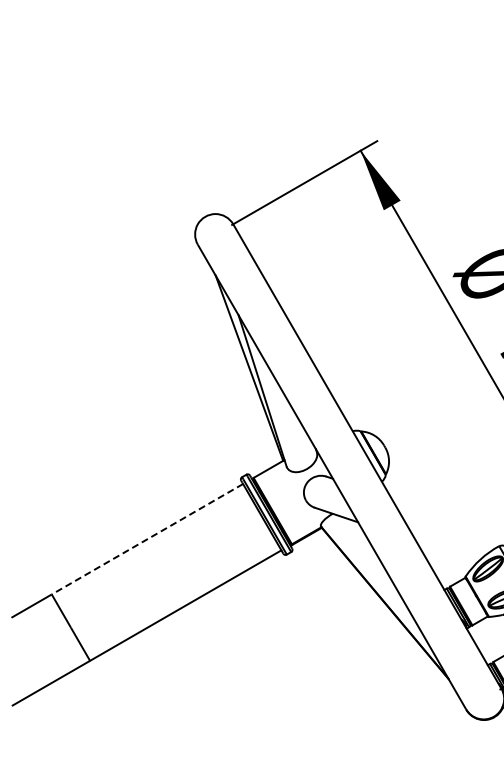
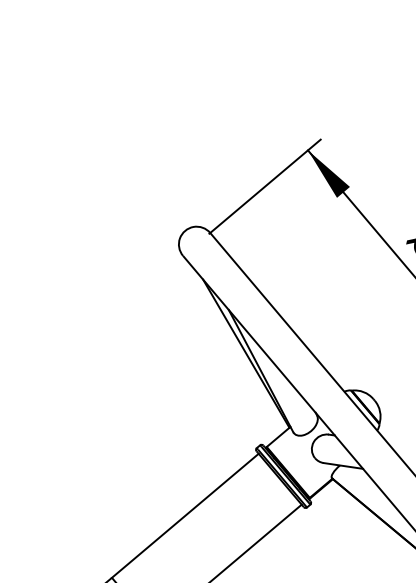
line: (147, 539) -> (185, 516), dashed -> solid

